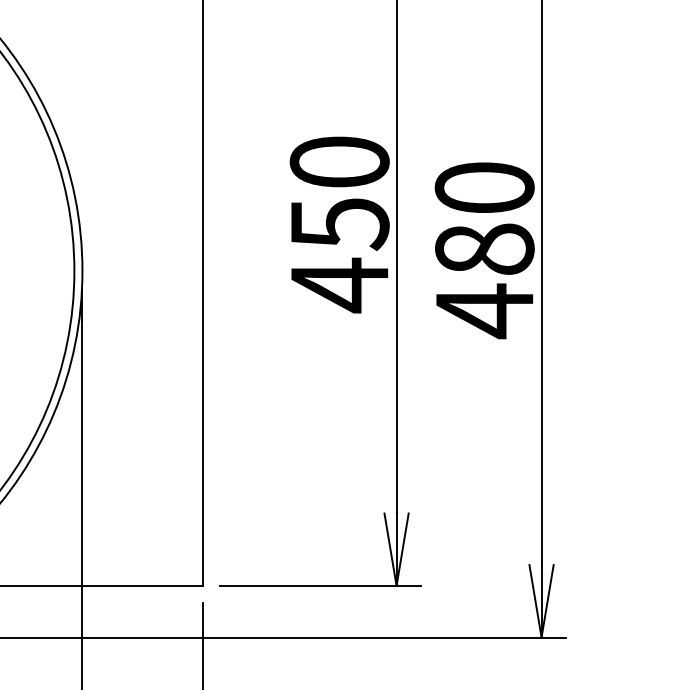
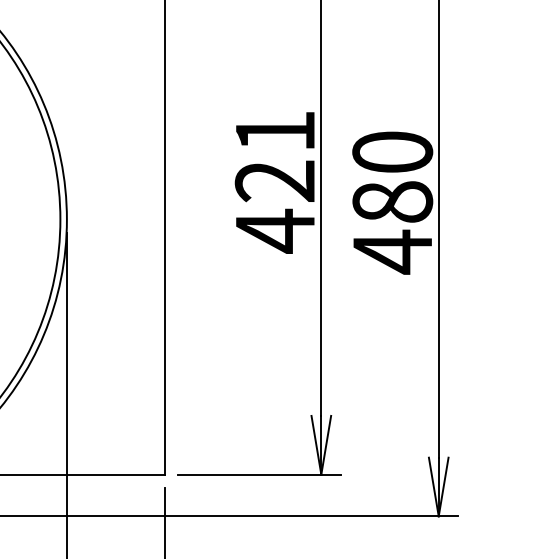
text: (338, 193) -> (274, 156), 450 -> 421

